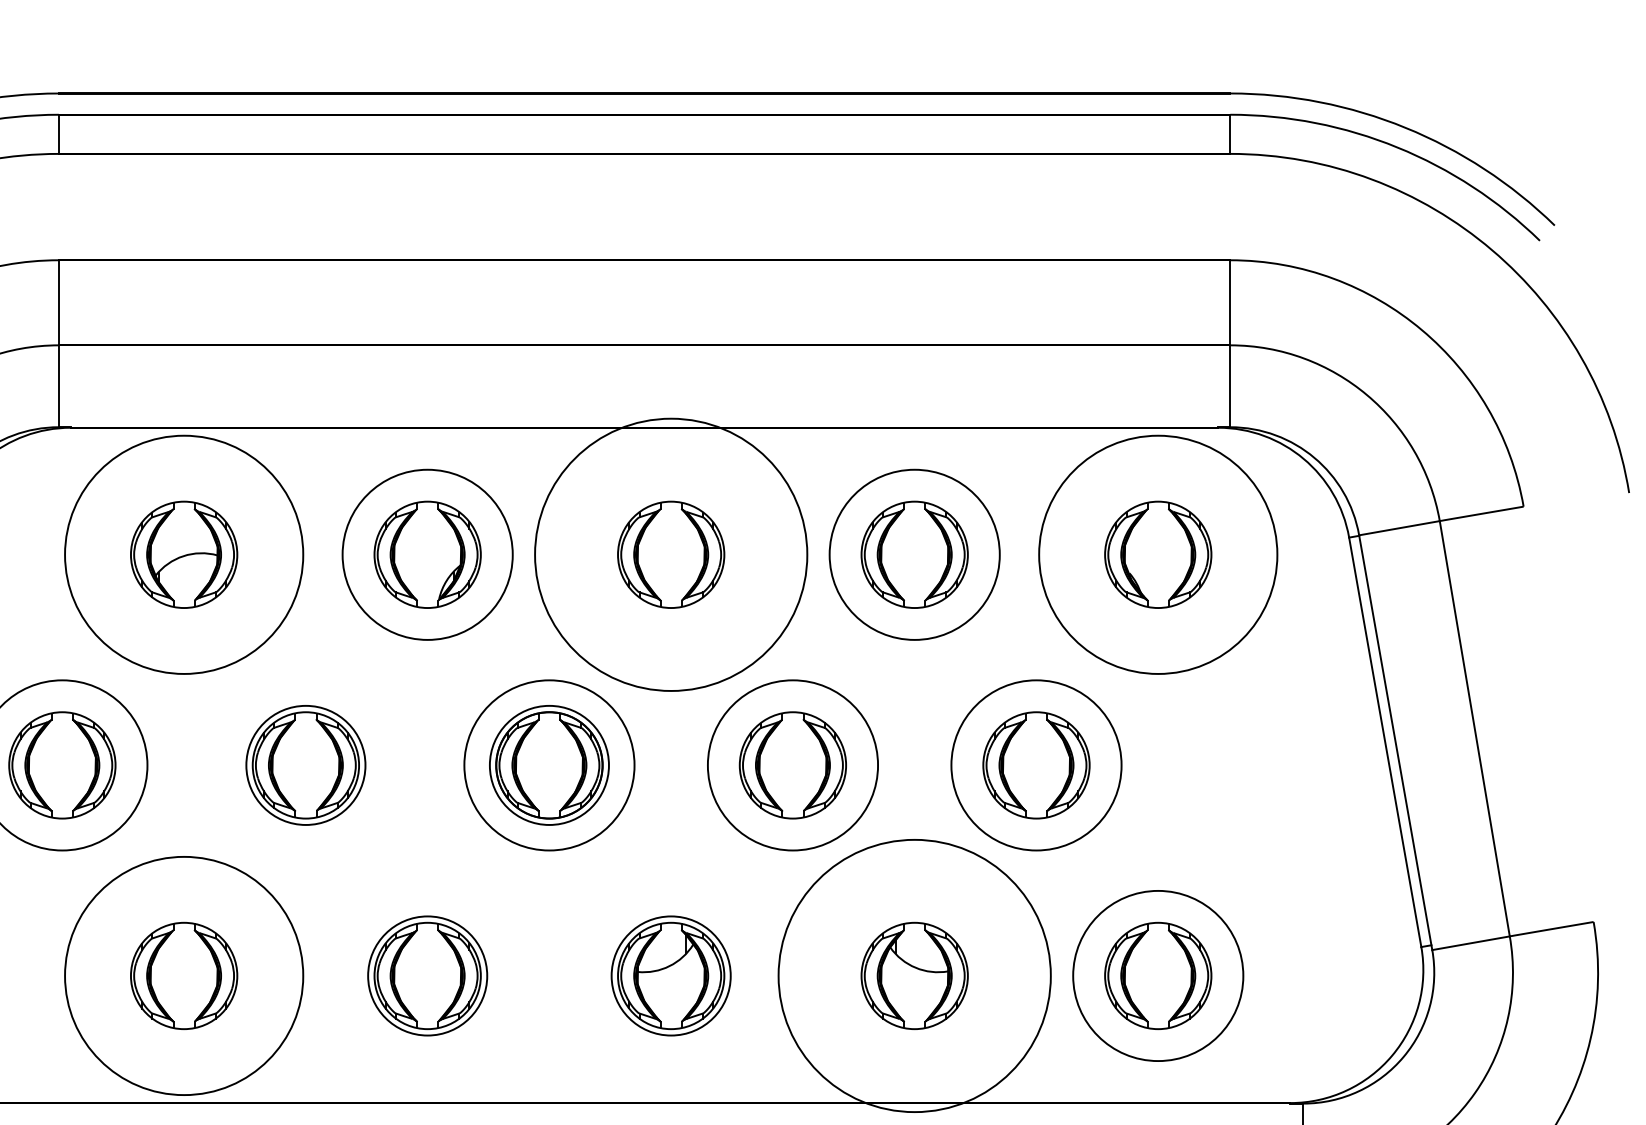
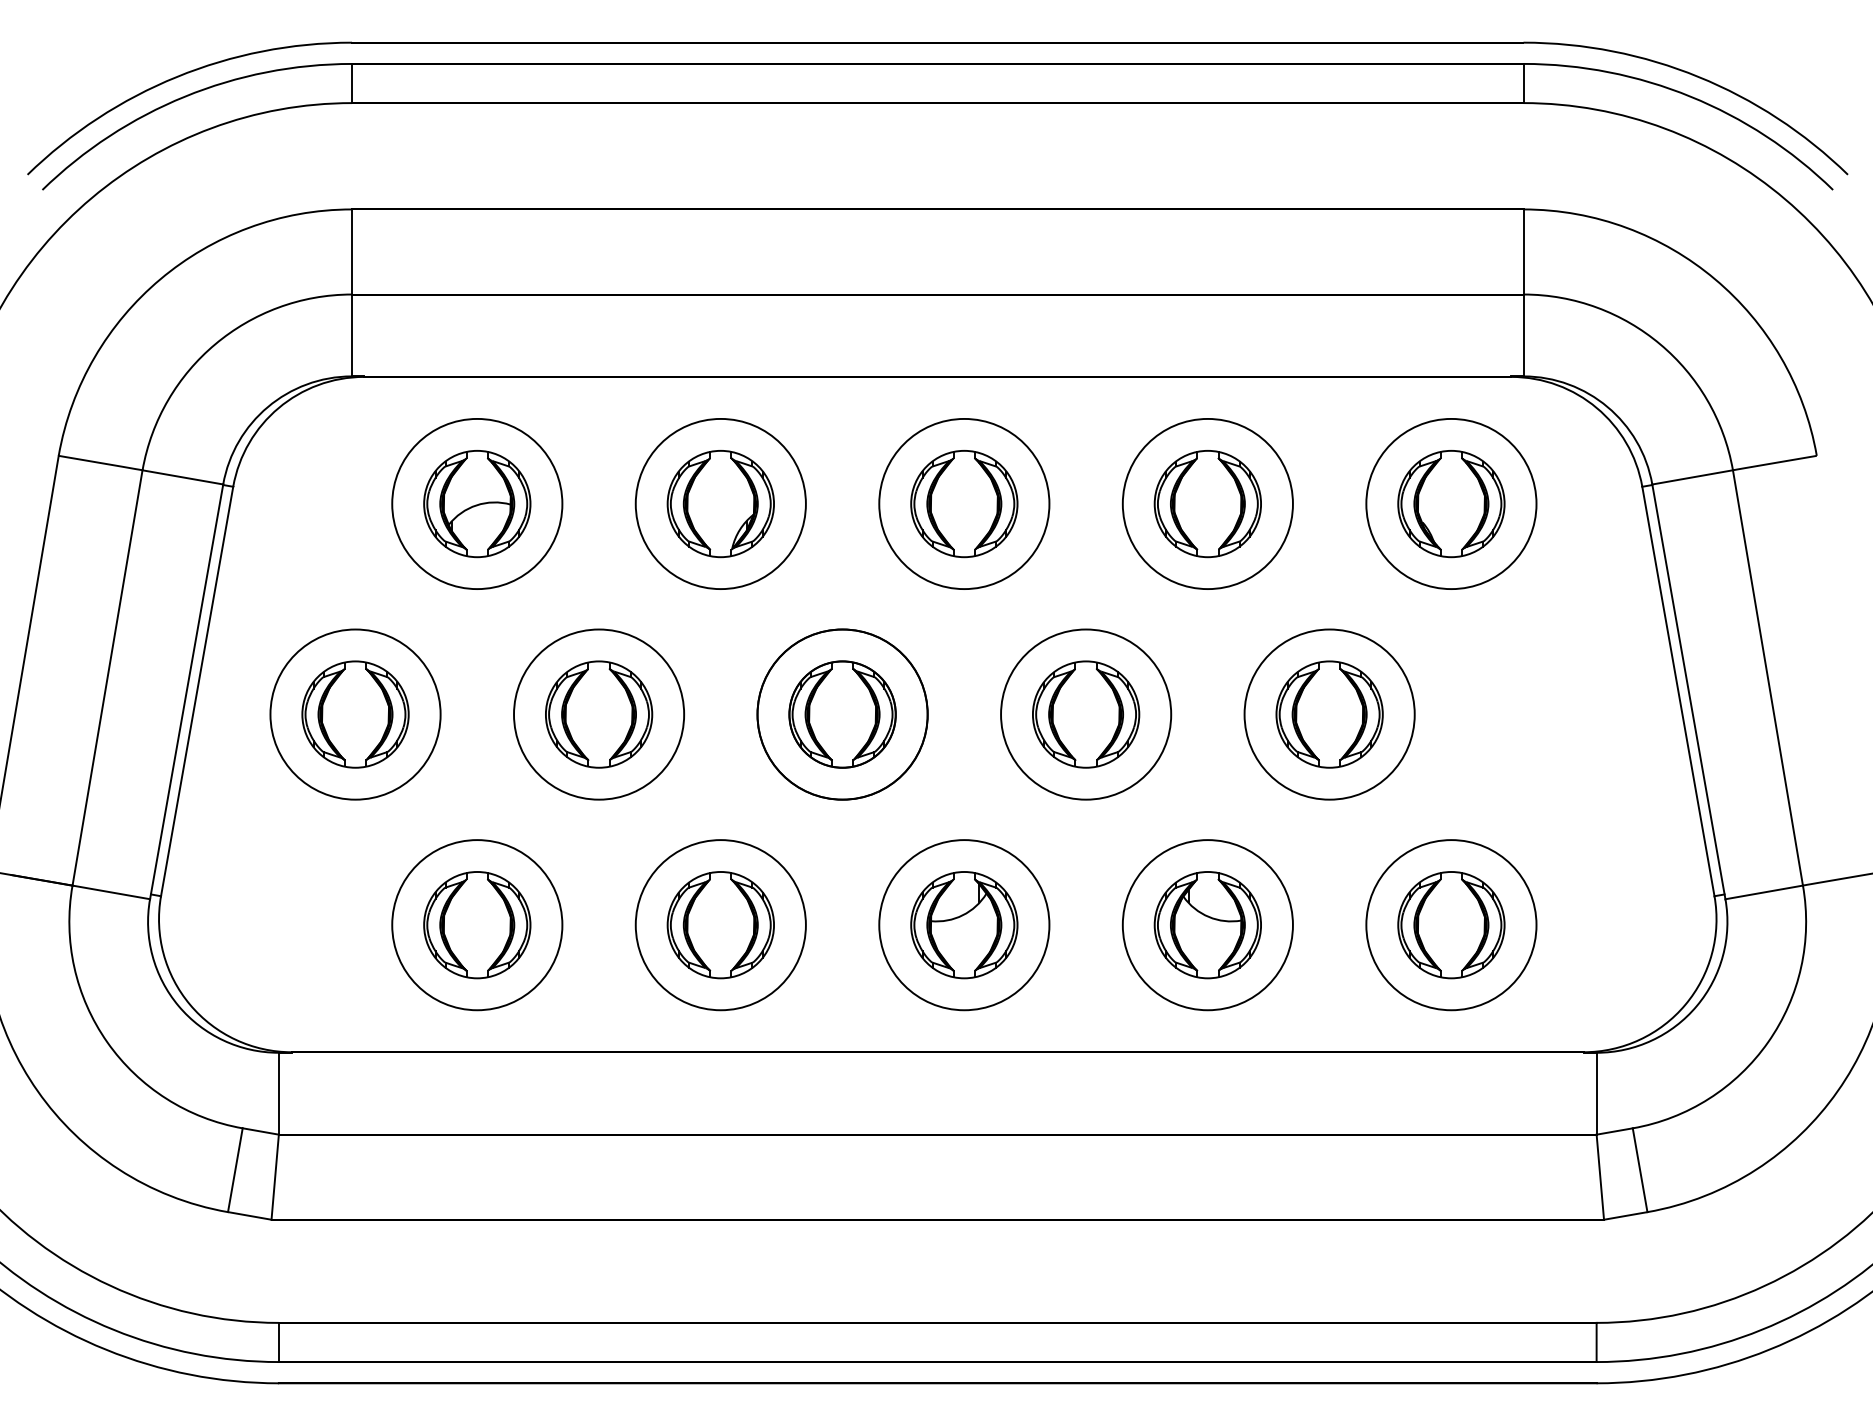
circle: (184, 554) -> (477, 503), size x0.71
circle: (671, 554) -> (964, 503), size x0.62
circle: (1158, 554) -> (1451, 503), size x0.71
circle: (306, 765) -> (599, 714), size x1.43
circle: (549, 765) -> (842, 714), size x1.43
circle: (184, 976) -> (477, 925), size x0.71
circle: (427, 976) -> (720, 925), size x1.43
circle: (671, 976) -> (964, 925), size x1.43
circle: (914, 976) -> (1207, 925), size x0.62

